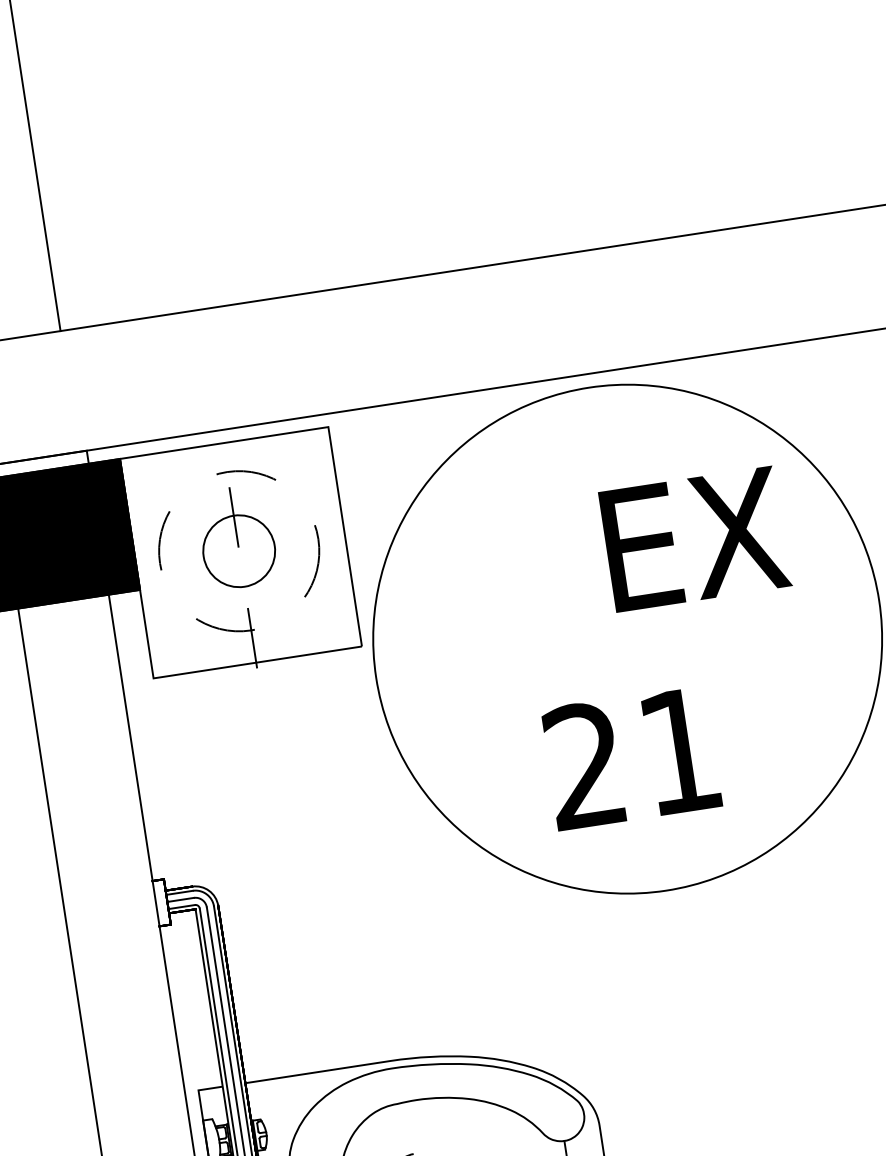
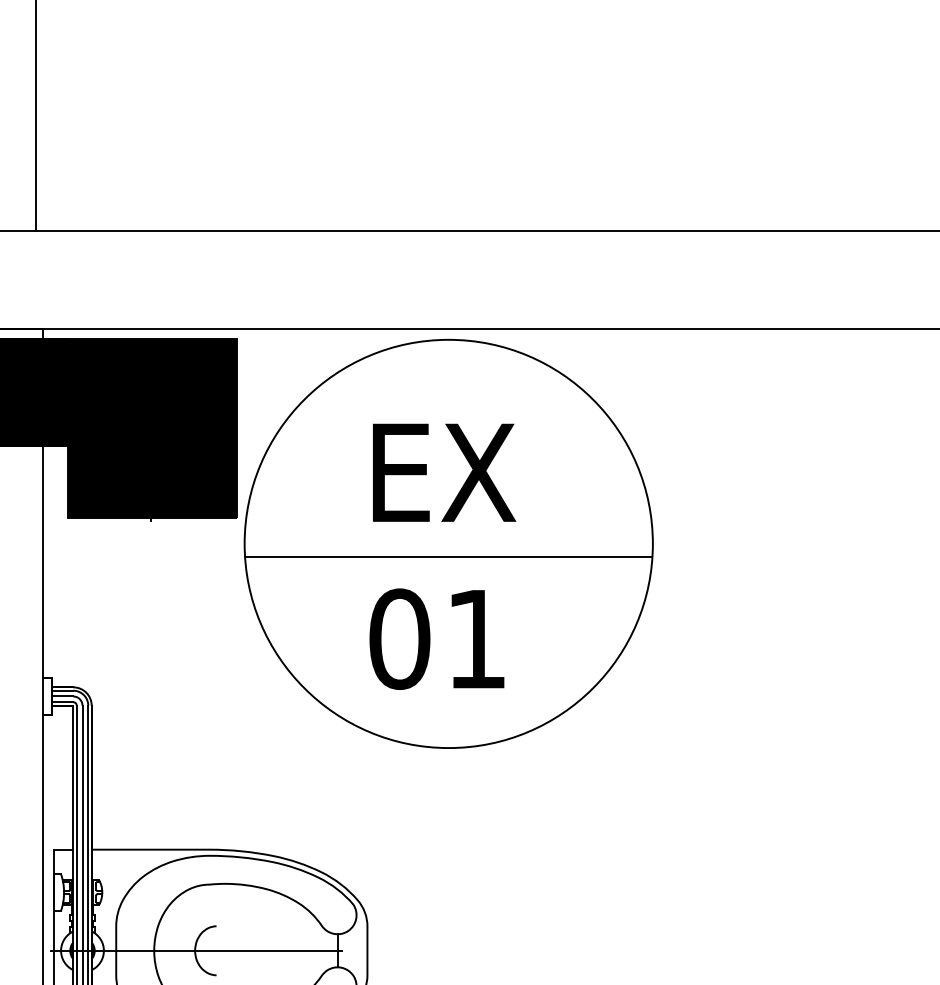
text: (695, 538) -> (444, 472), moved
fill: (240, 552) -> (152, 428), added
line: (629, 655) -> (448, 557), added
text: (584, 764) -> (399, 638), 21 -> 01

